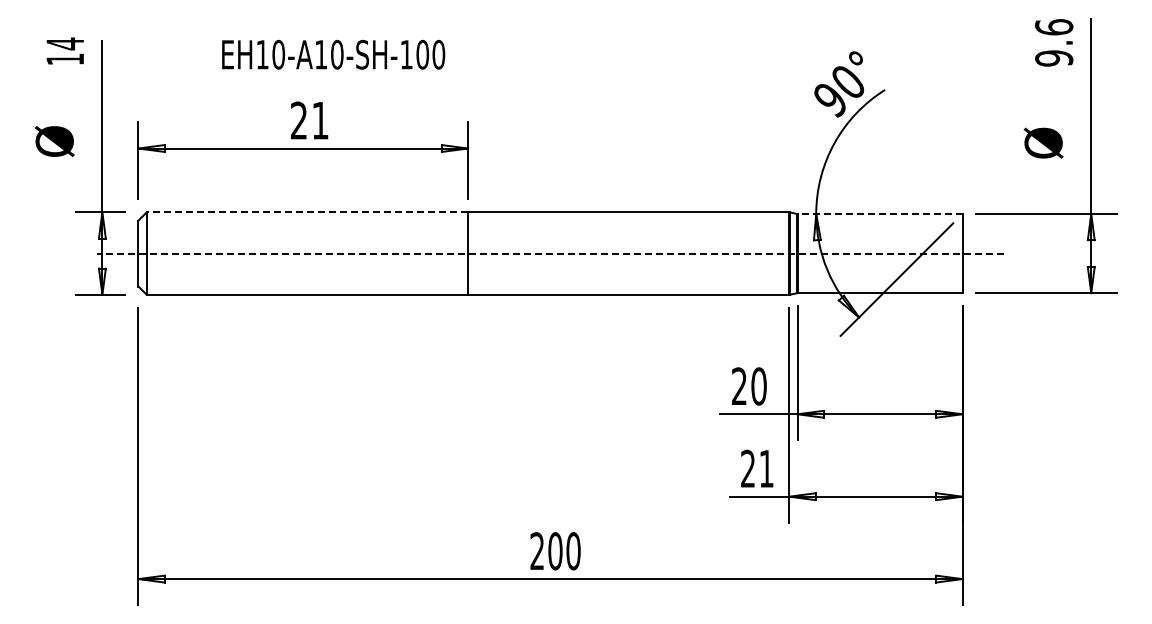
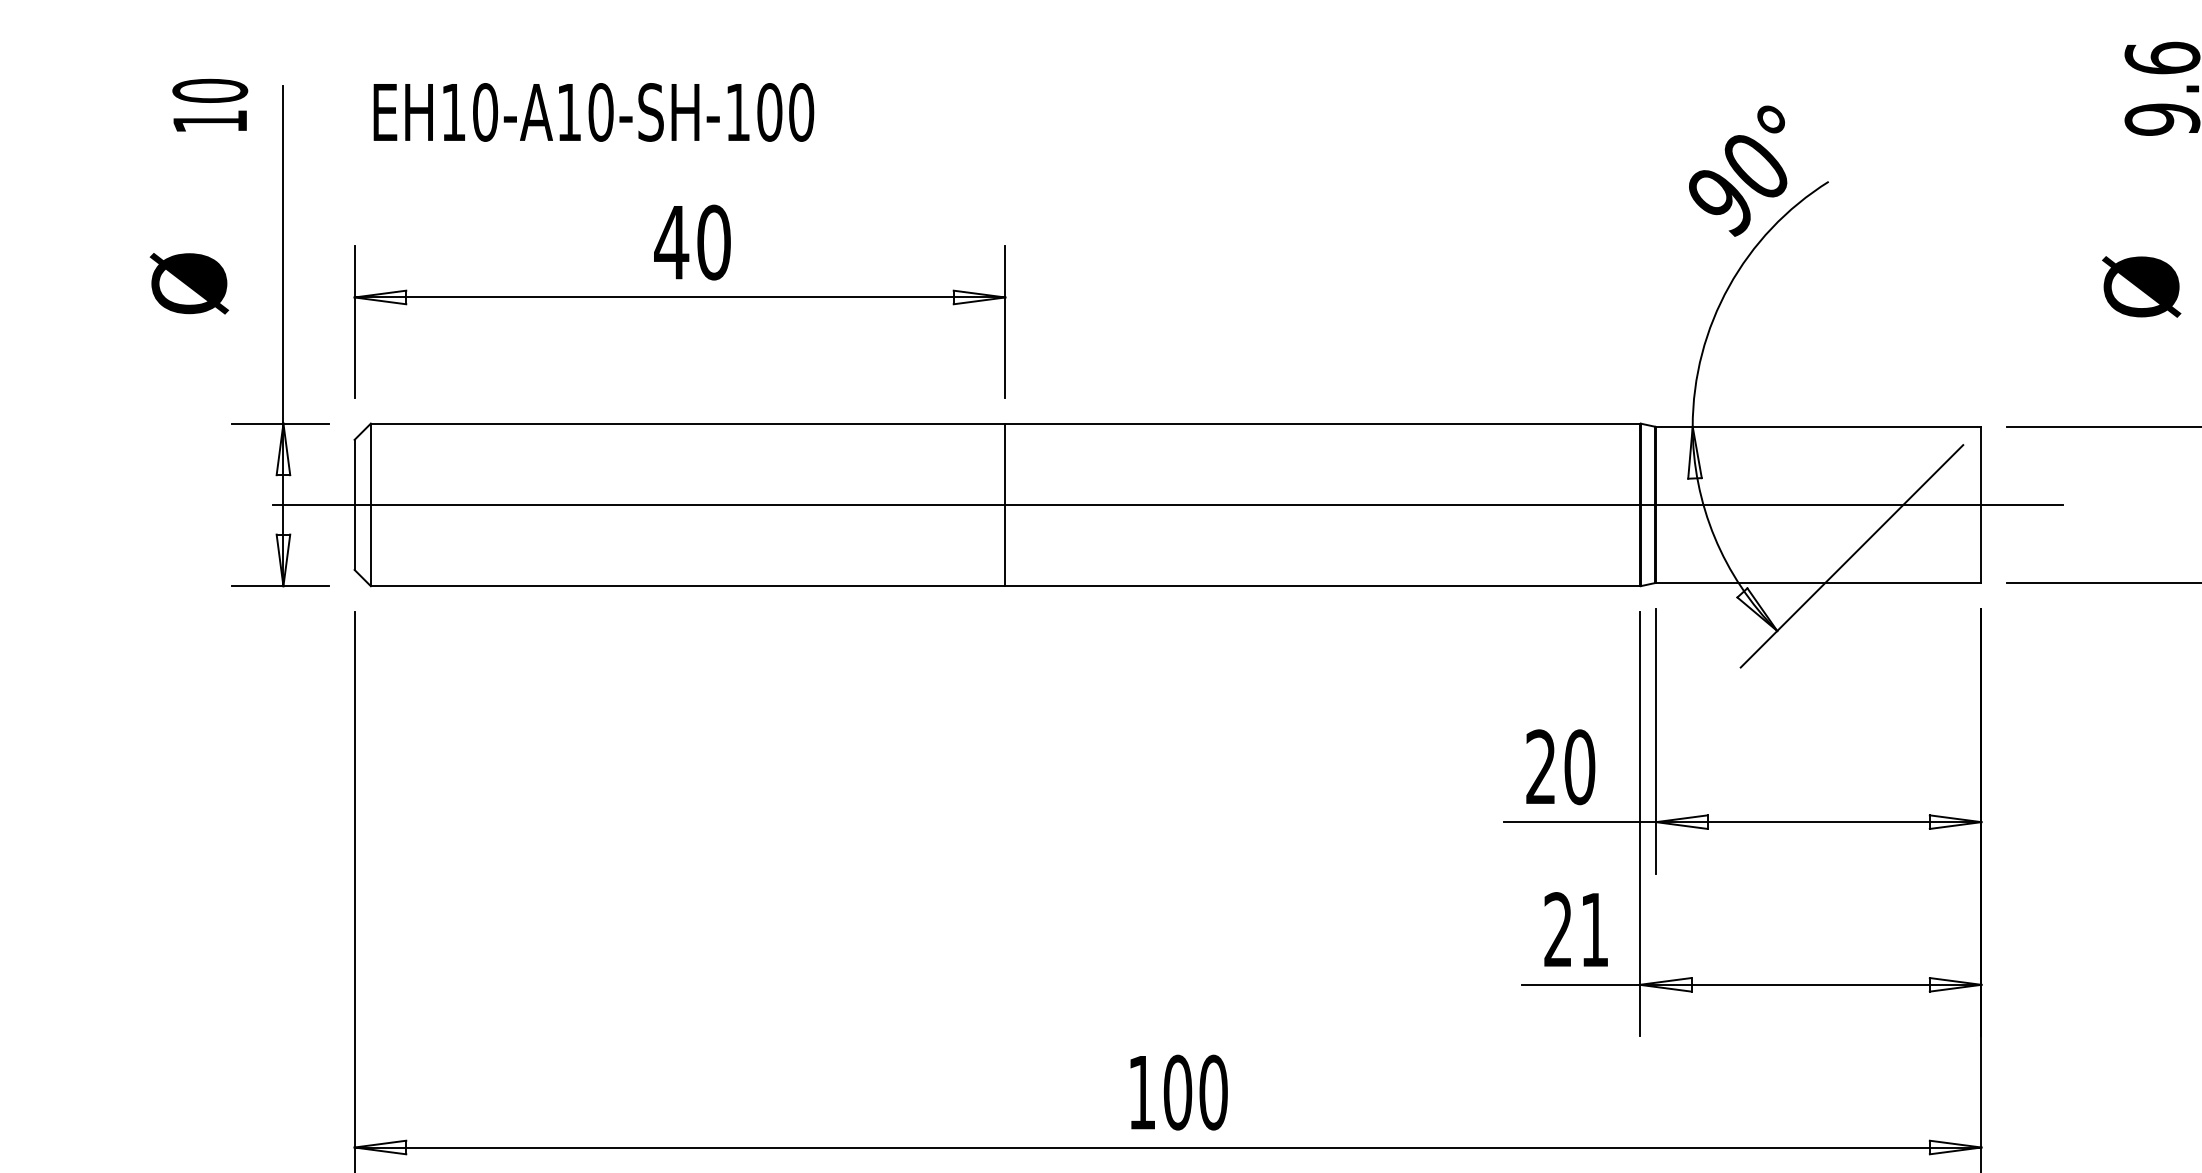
text: (65, 43) -> (210, 90), 14 -> 10
text: (333, 54) -> (593, 111), moved
text: (309, 120) -> (692, 242), 21 -> 40
line: (307, 212) -> (688, 423), dashed -> solid
line: (879, 214) -> (1817, 427), dashed -> solid
line: (549, 253) -> (1166, 504), dashed -> solid
text: (536, 550) -> (1140, 1091), 200 -> 100

